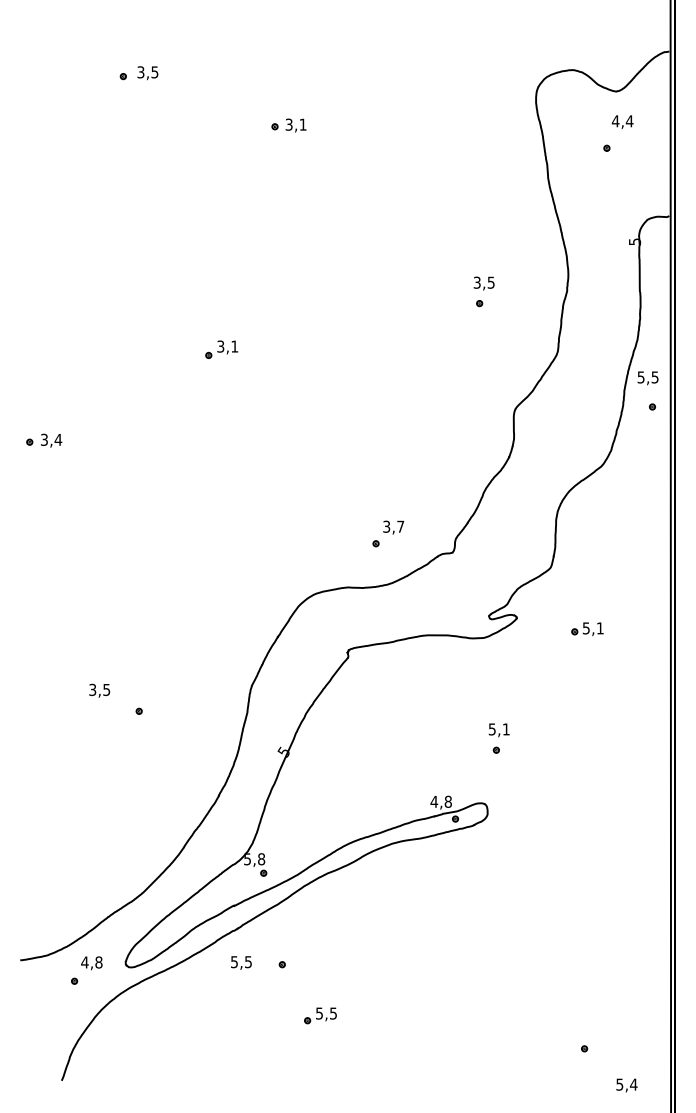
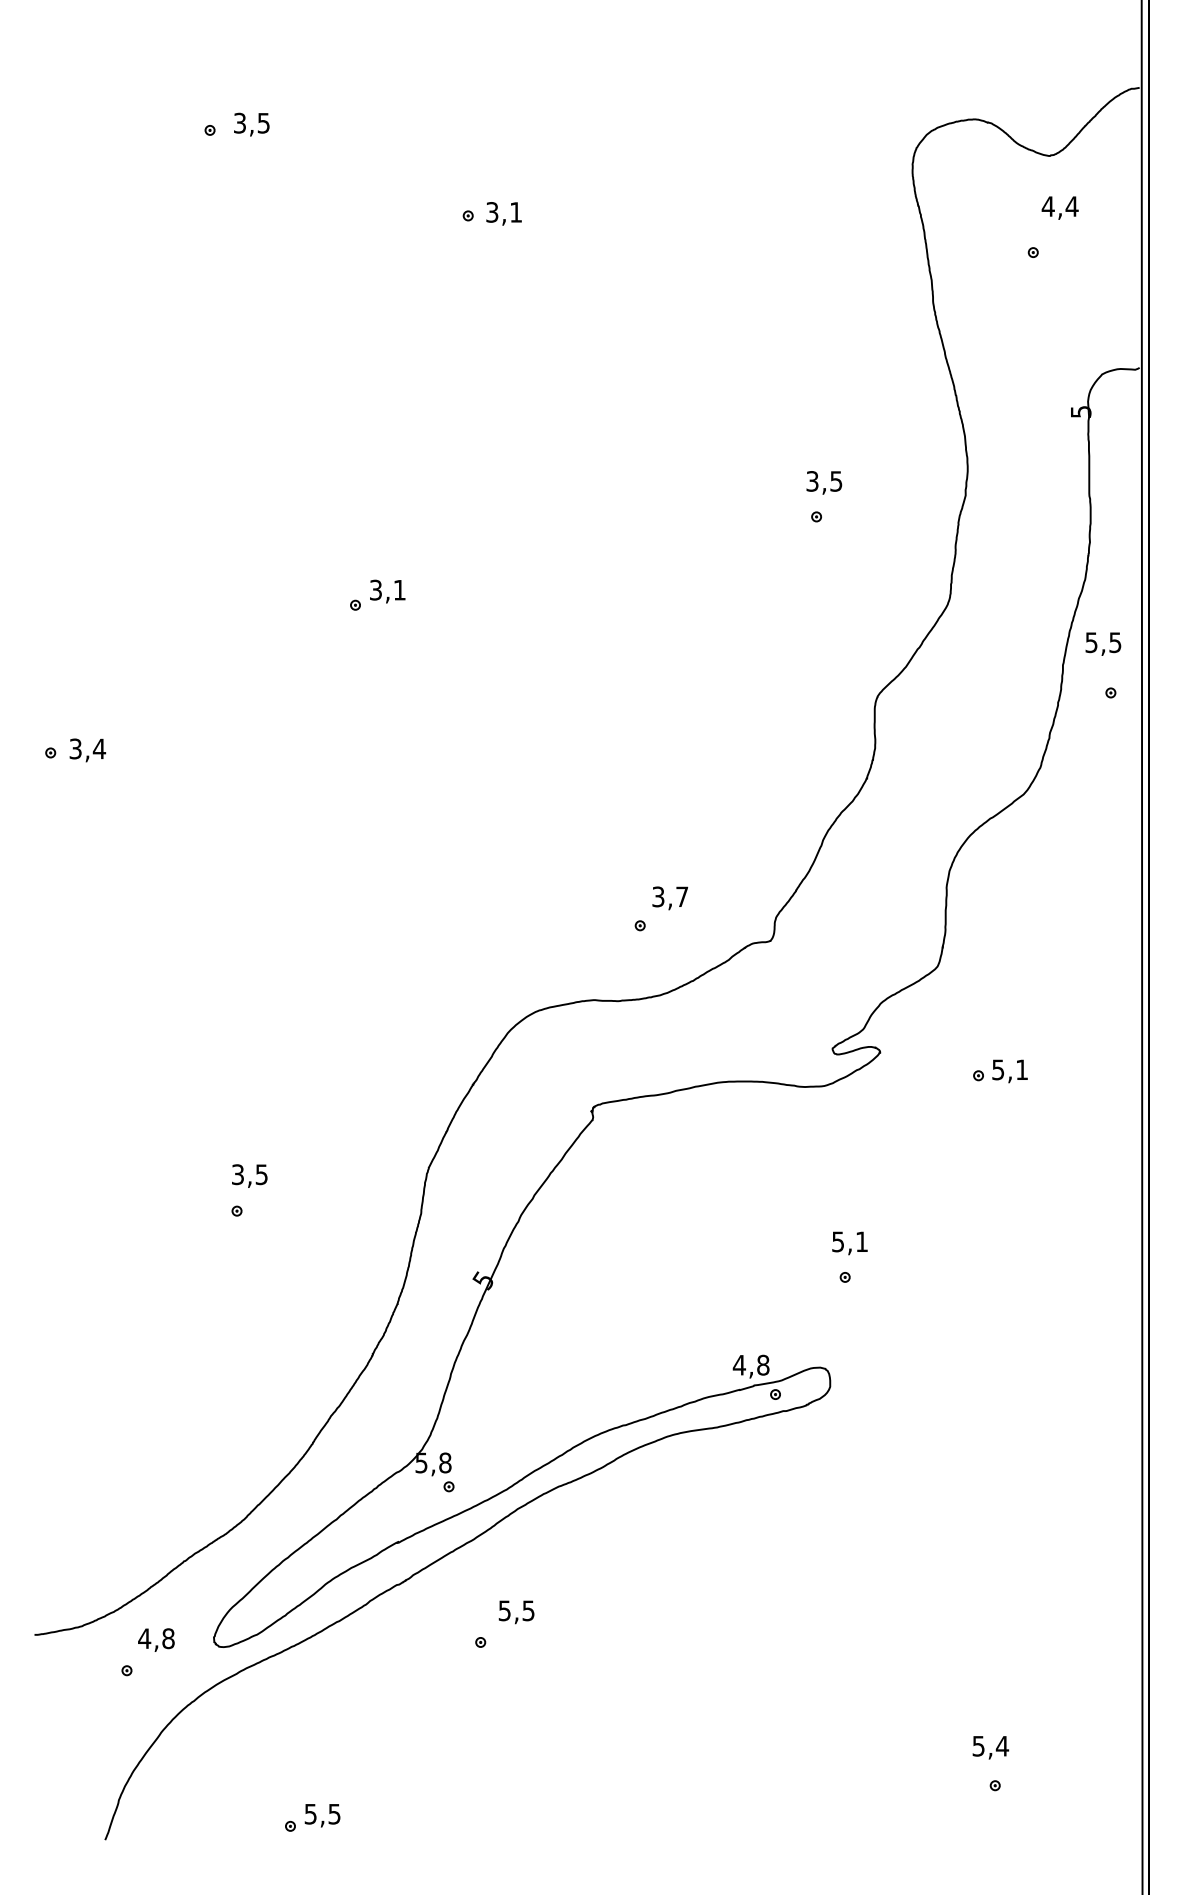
text: (99, 690) -> (249, 1175), moved
text: (241, 962) -> (516, 1611), moved
part: (320, 1015) -> (312, 1817), moved
text: (626, 1085) -> (990, 1747), moved

